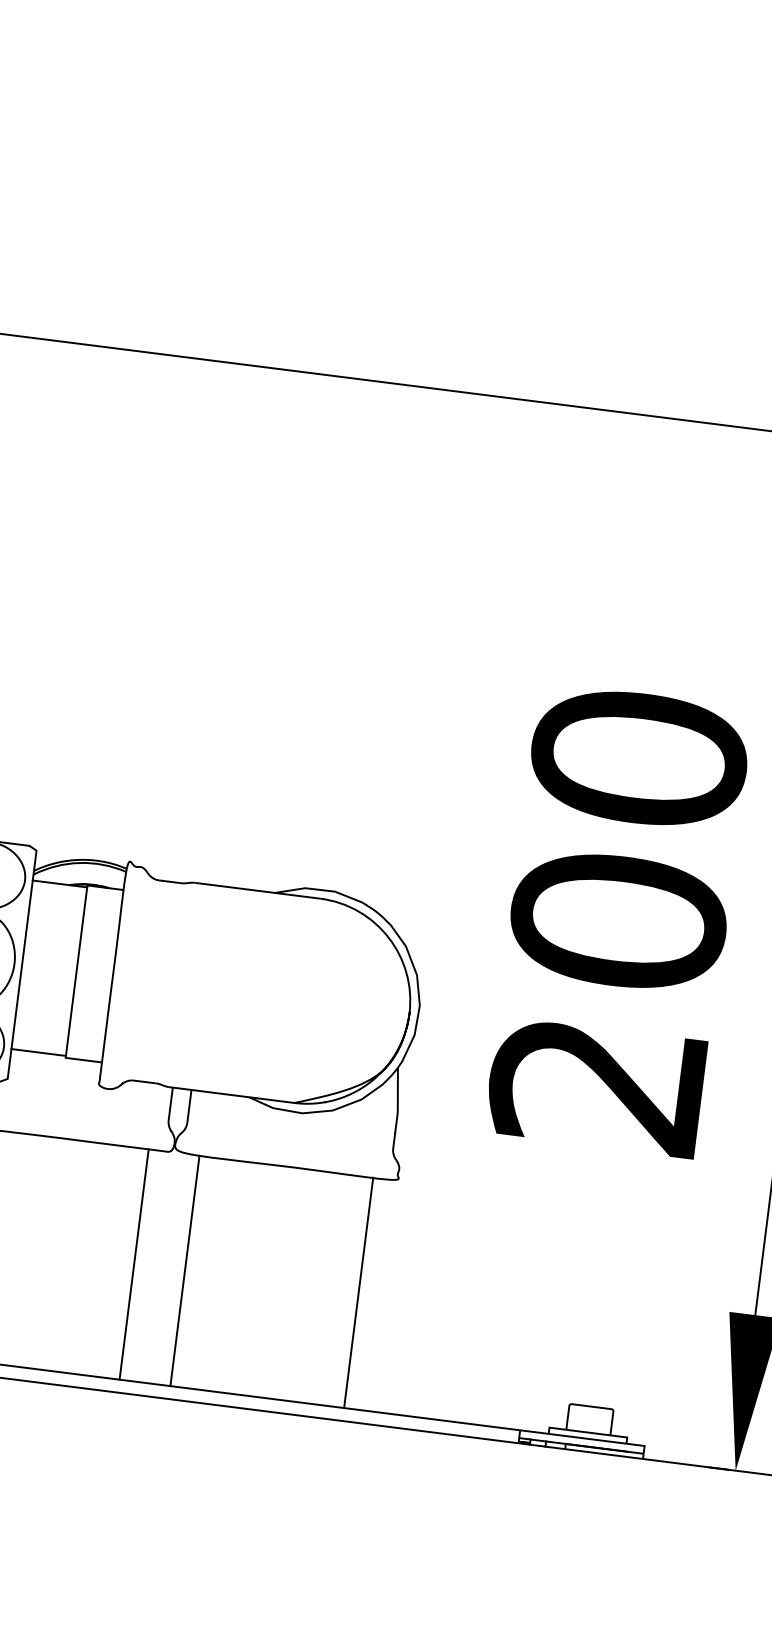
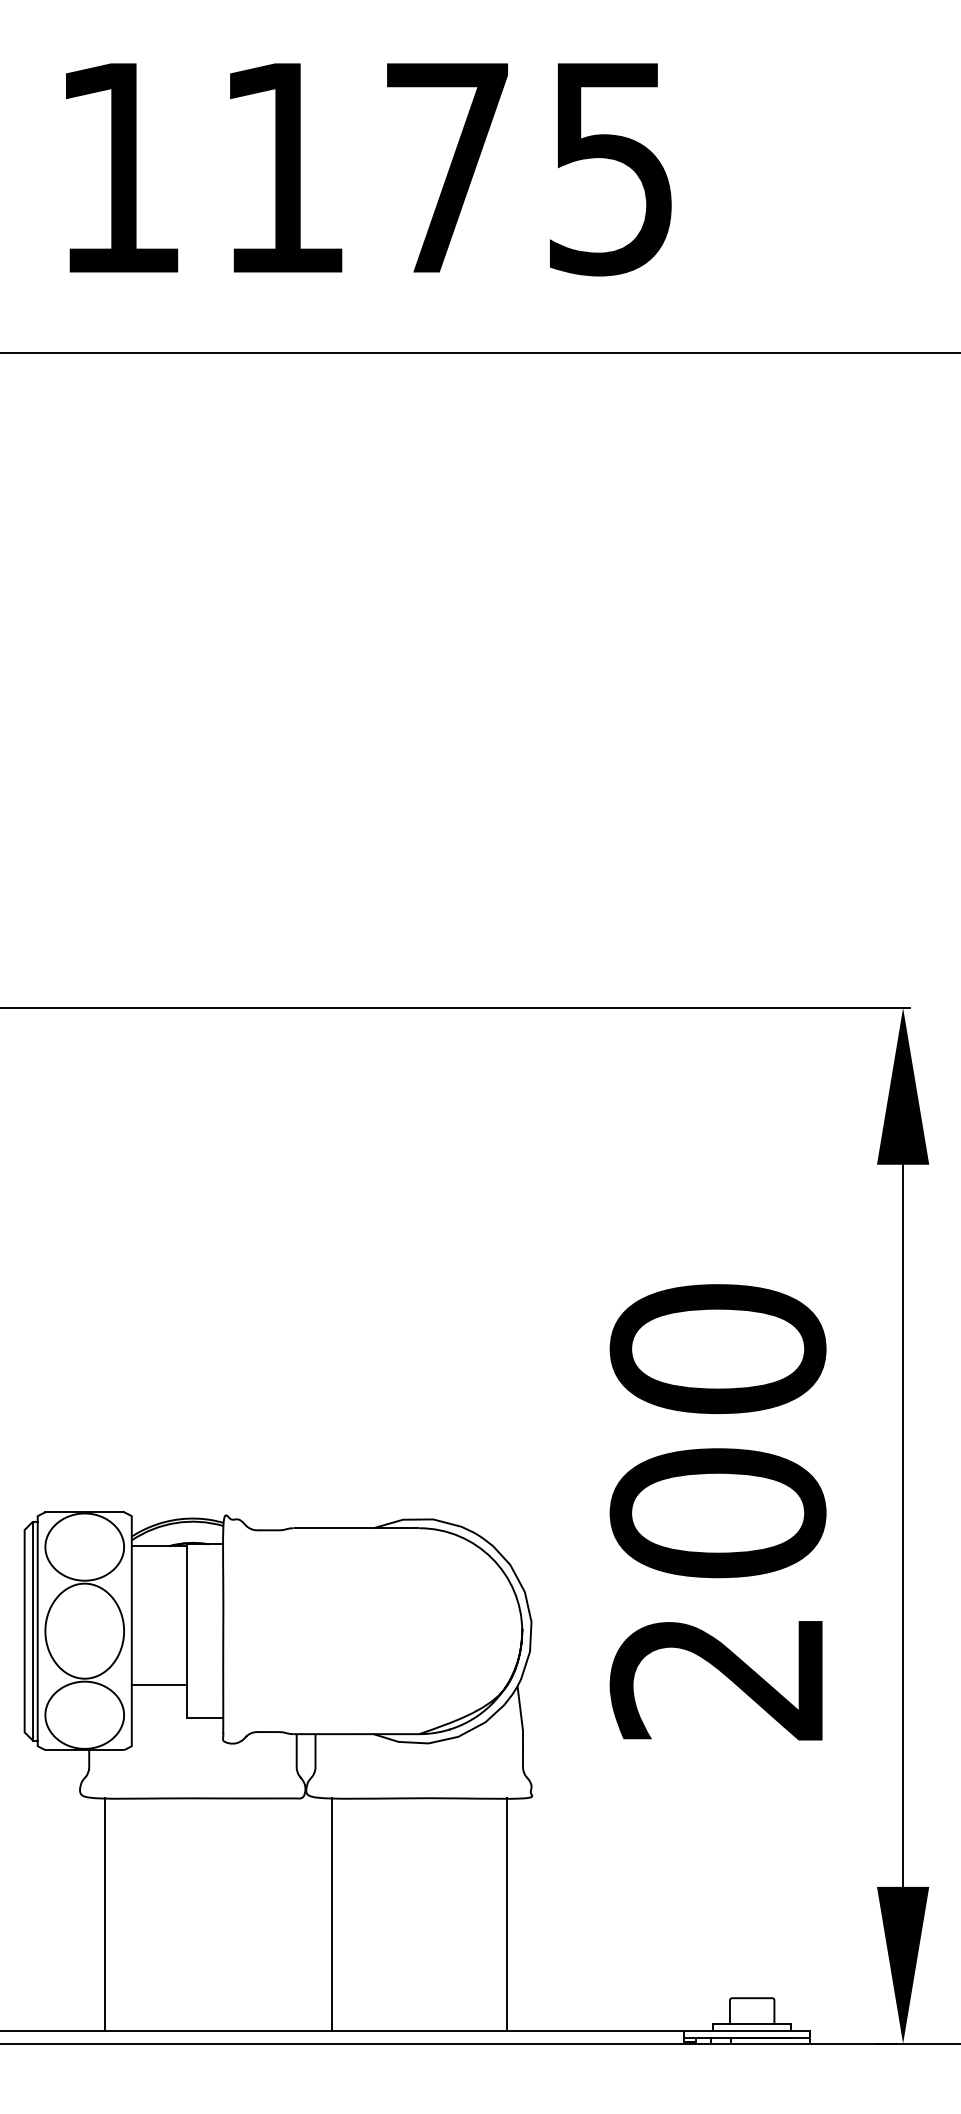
line: (37, 1052) -> (158, 1685), moved
line: (134, 1264) -> (280, 1914), removed

